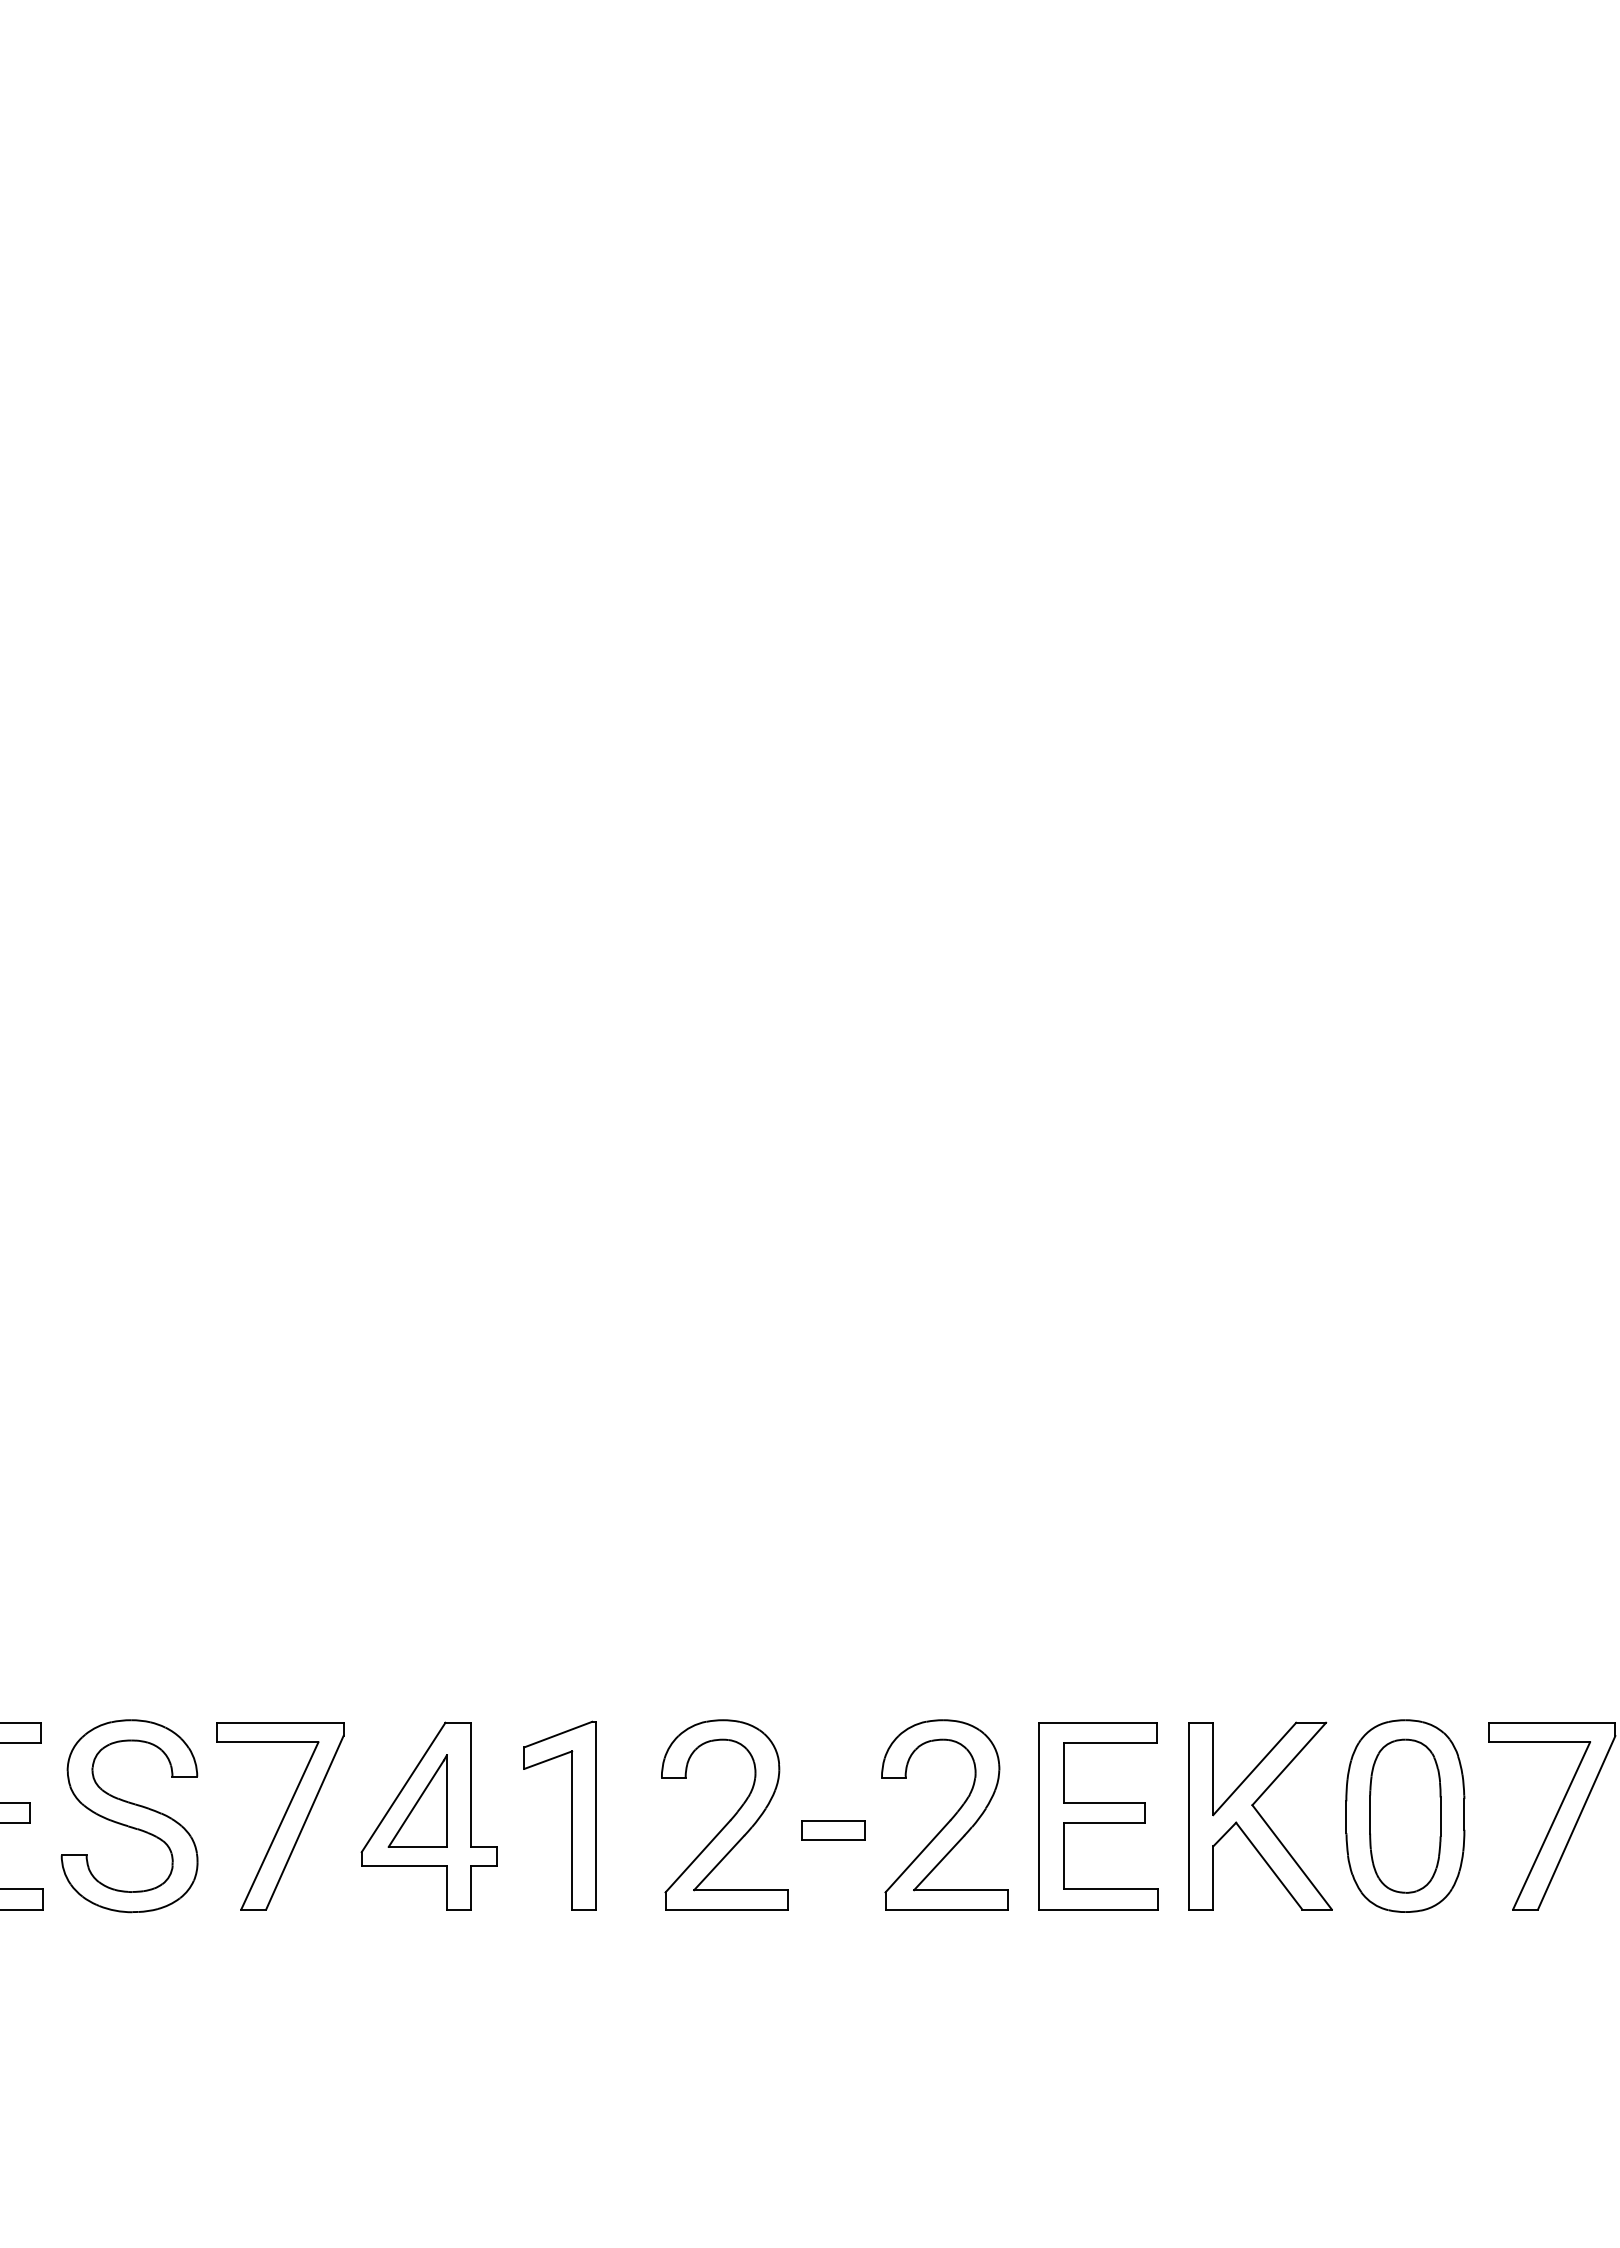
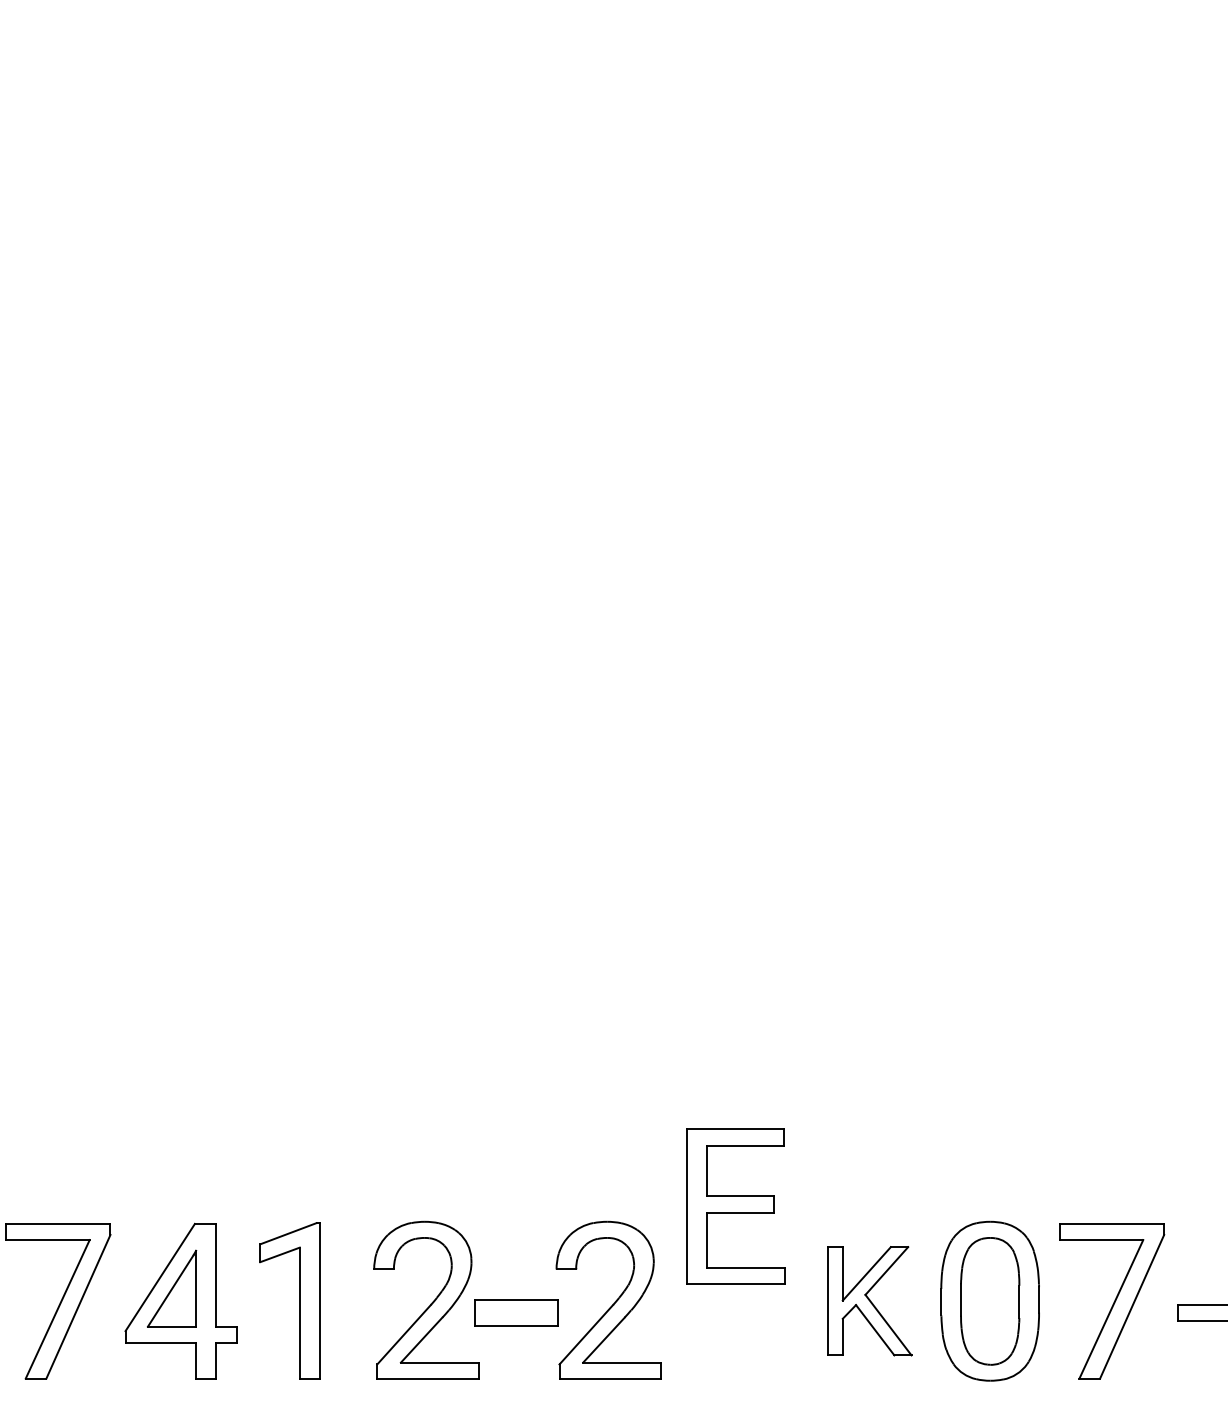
part: (1260, 1815) -> (870, 1300), size x0.7
part: (1098, 1816) -> (735, 1207), moved
part: (833, 1830) -> (516, 1313), size x1.6

